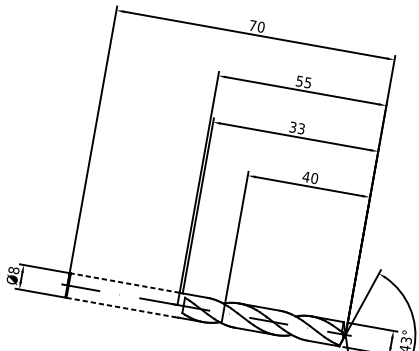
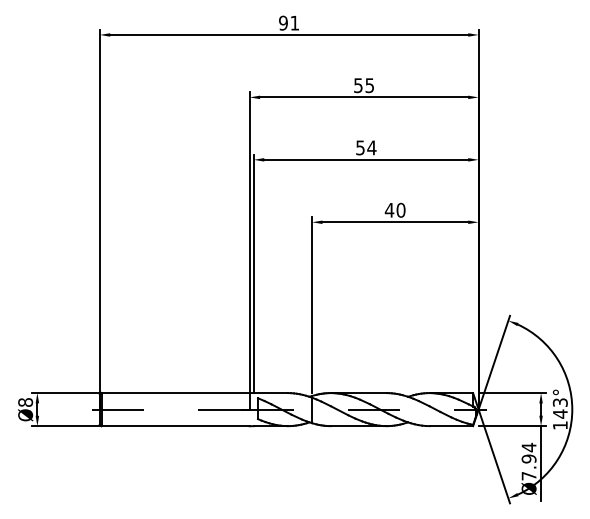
text: (257, 26) -> (289, 22), 70 -> 91
text: (297, 127) -> (366, 147), 33 -> 54
line: (125, 282) -> (175, 392), dashed -> solid
line: (121, 307) -> (176, 426), dashed -> solid

